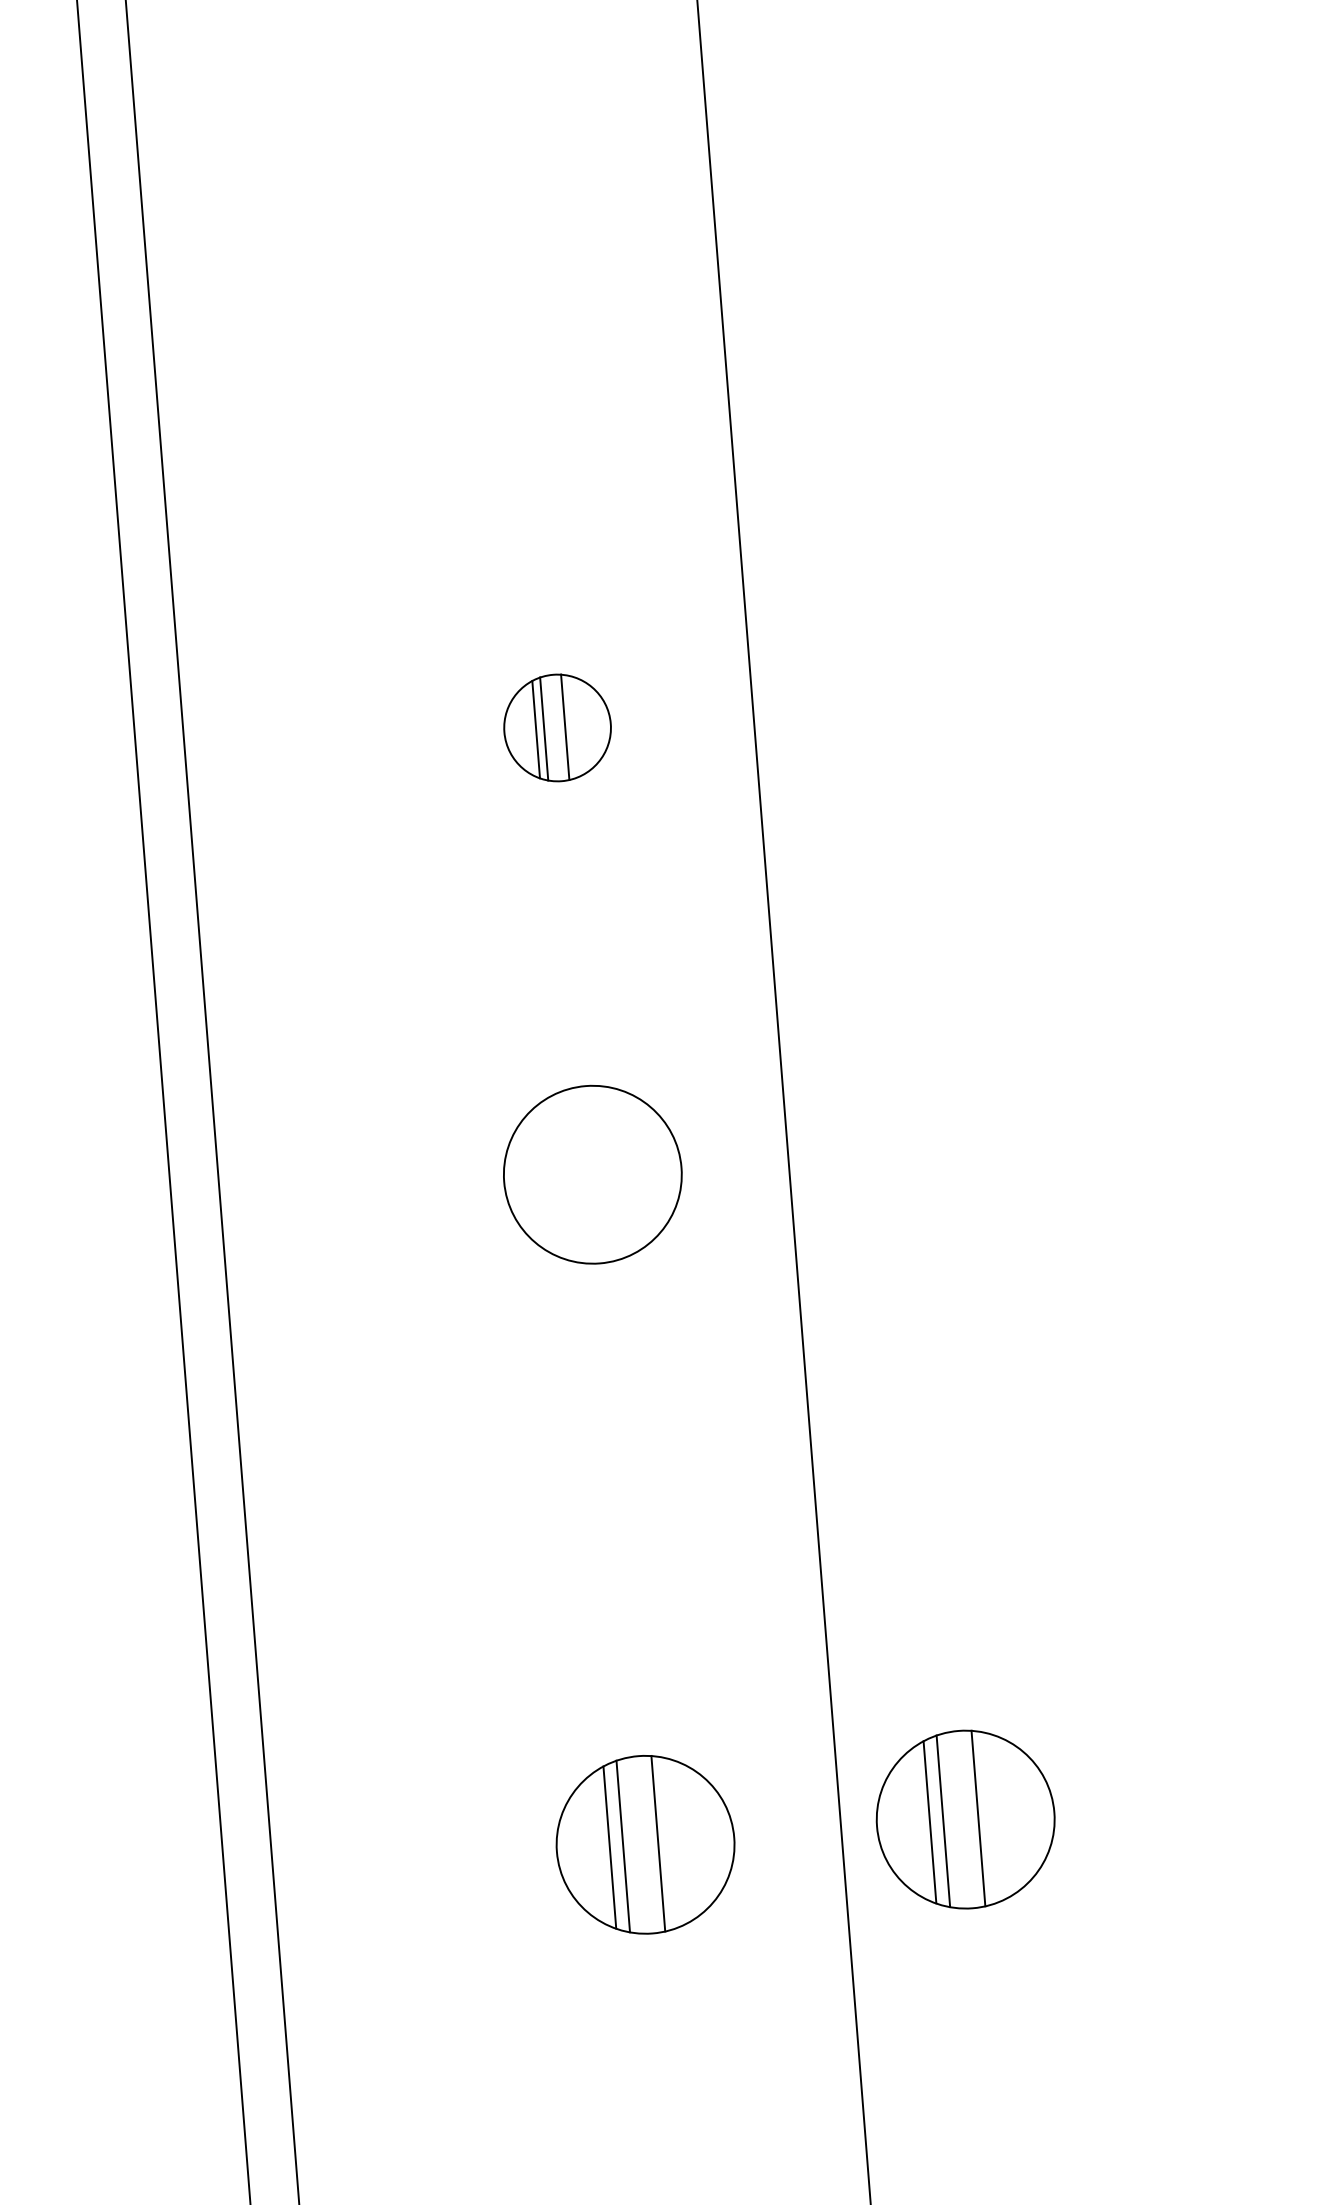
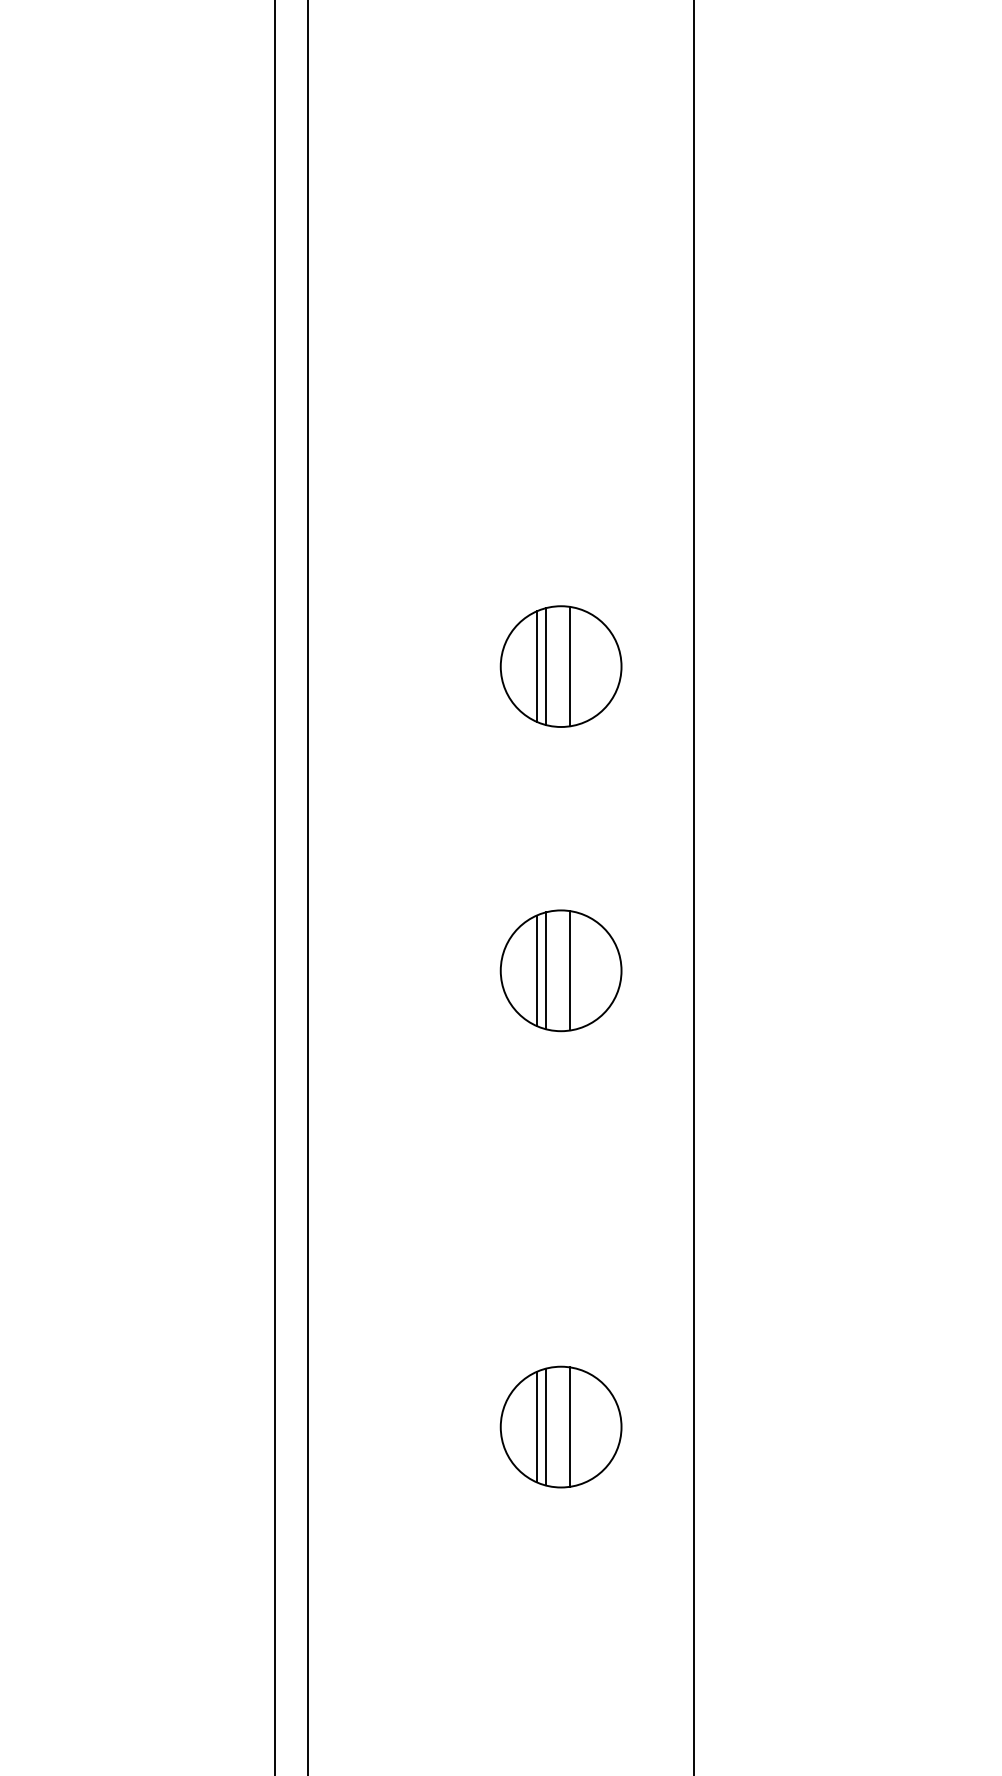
part: (556, 727) -> (560, 666), size x1.67
line: (605, 1173) -> (569, 970), added
line: (569, 1176) -> (545, 970), added
line: (556, 1177) -> (536, 970), added
part: (964, 1818) -> (778, 1426), removed

